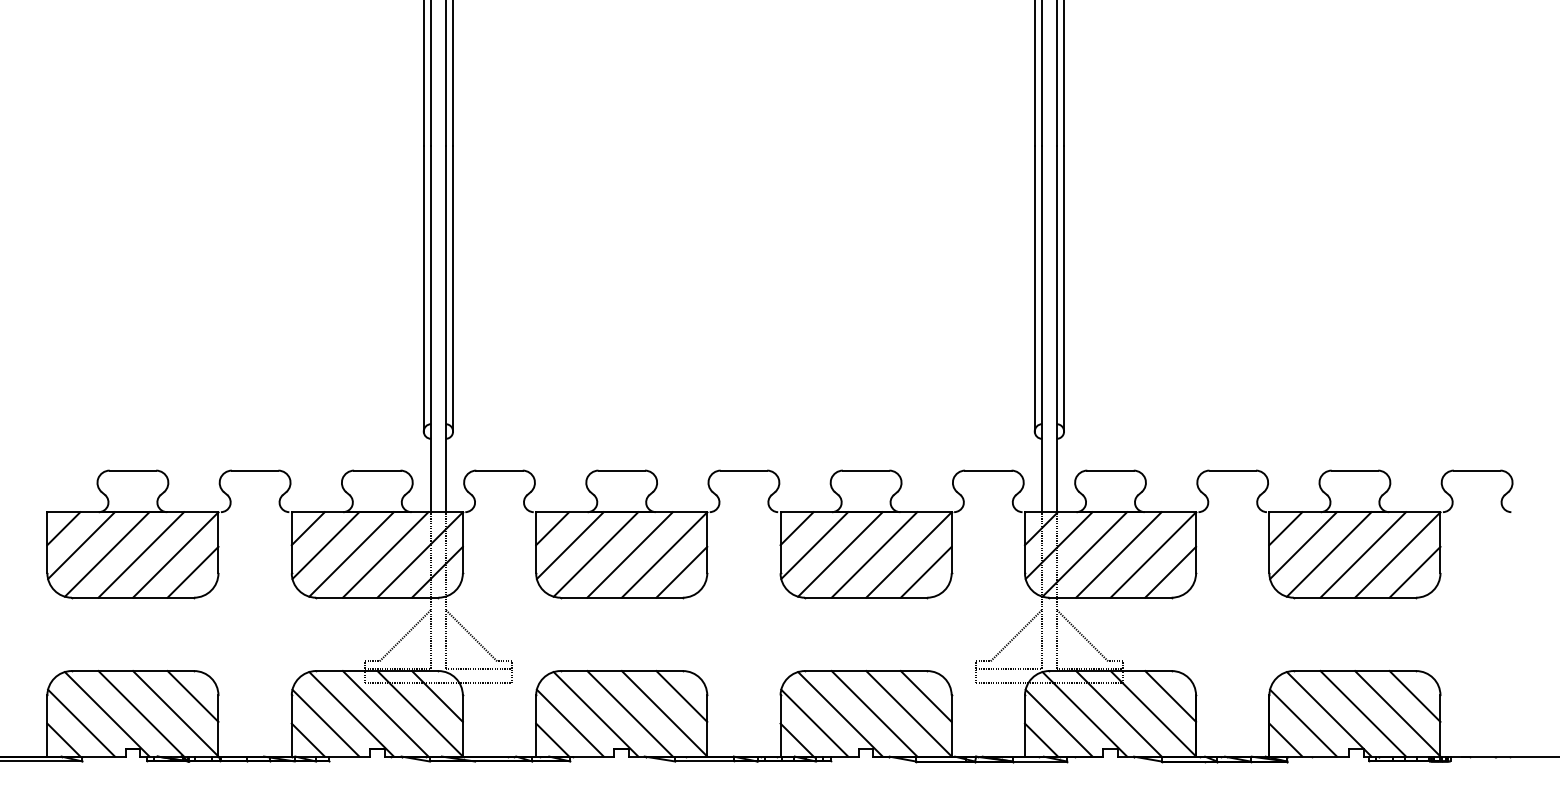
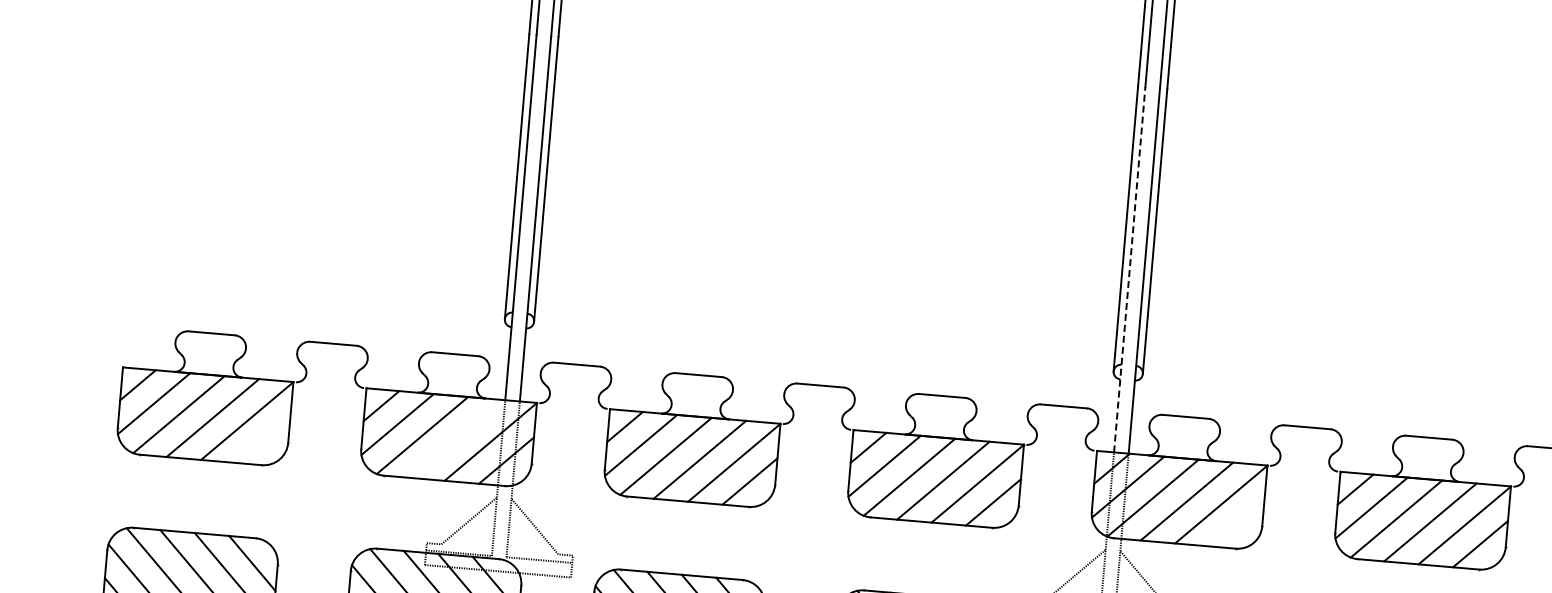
line: (1042, 328) -> (1130, 269), solid -> dashed
line: (385, 554) -> (456, 438), removed
line: (192, 571) -> (262, 438), removed
line: (1170, 571) -> (1236, 522), removed

